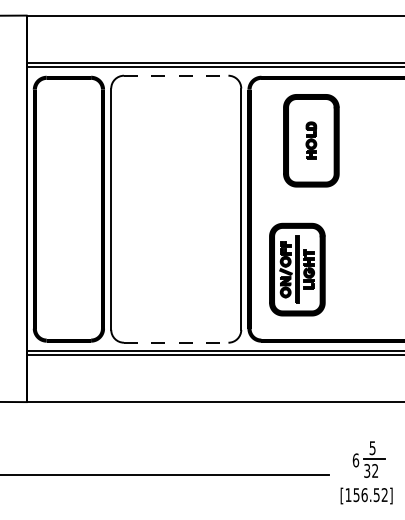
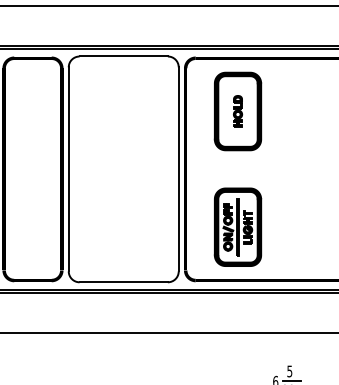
line: (176, 75) -> (123, 56), dashed -> solid
part: (297, 269) -> (238, 227), moved
line: (176, 342) -> (123, 282), dashed -> solid

